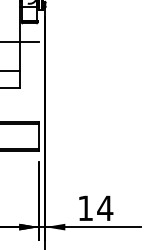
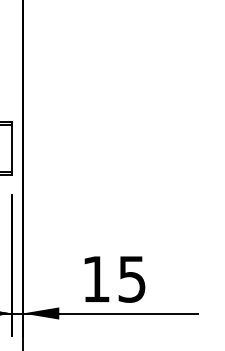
text: (105, 208) -> (132, 279), 14 -> 15

